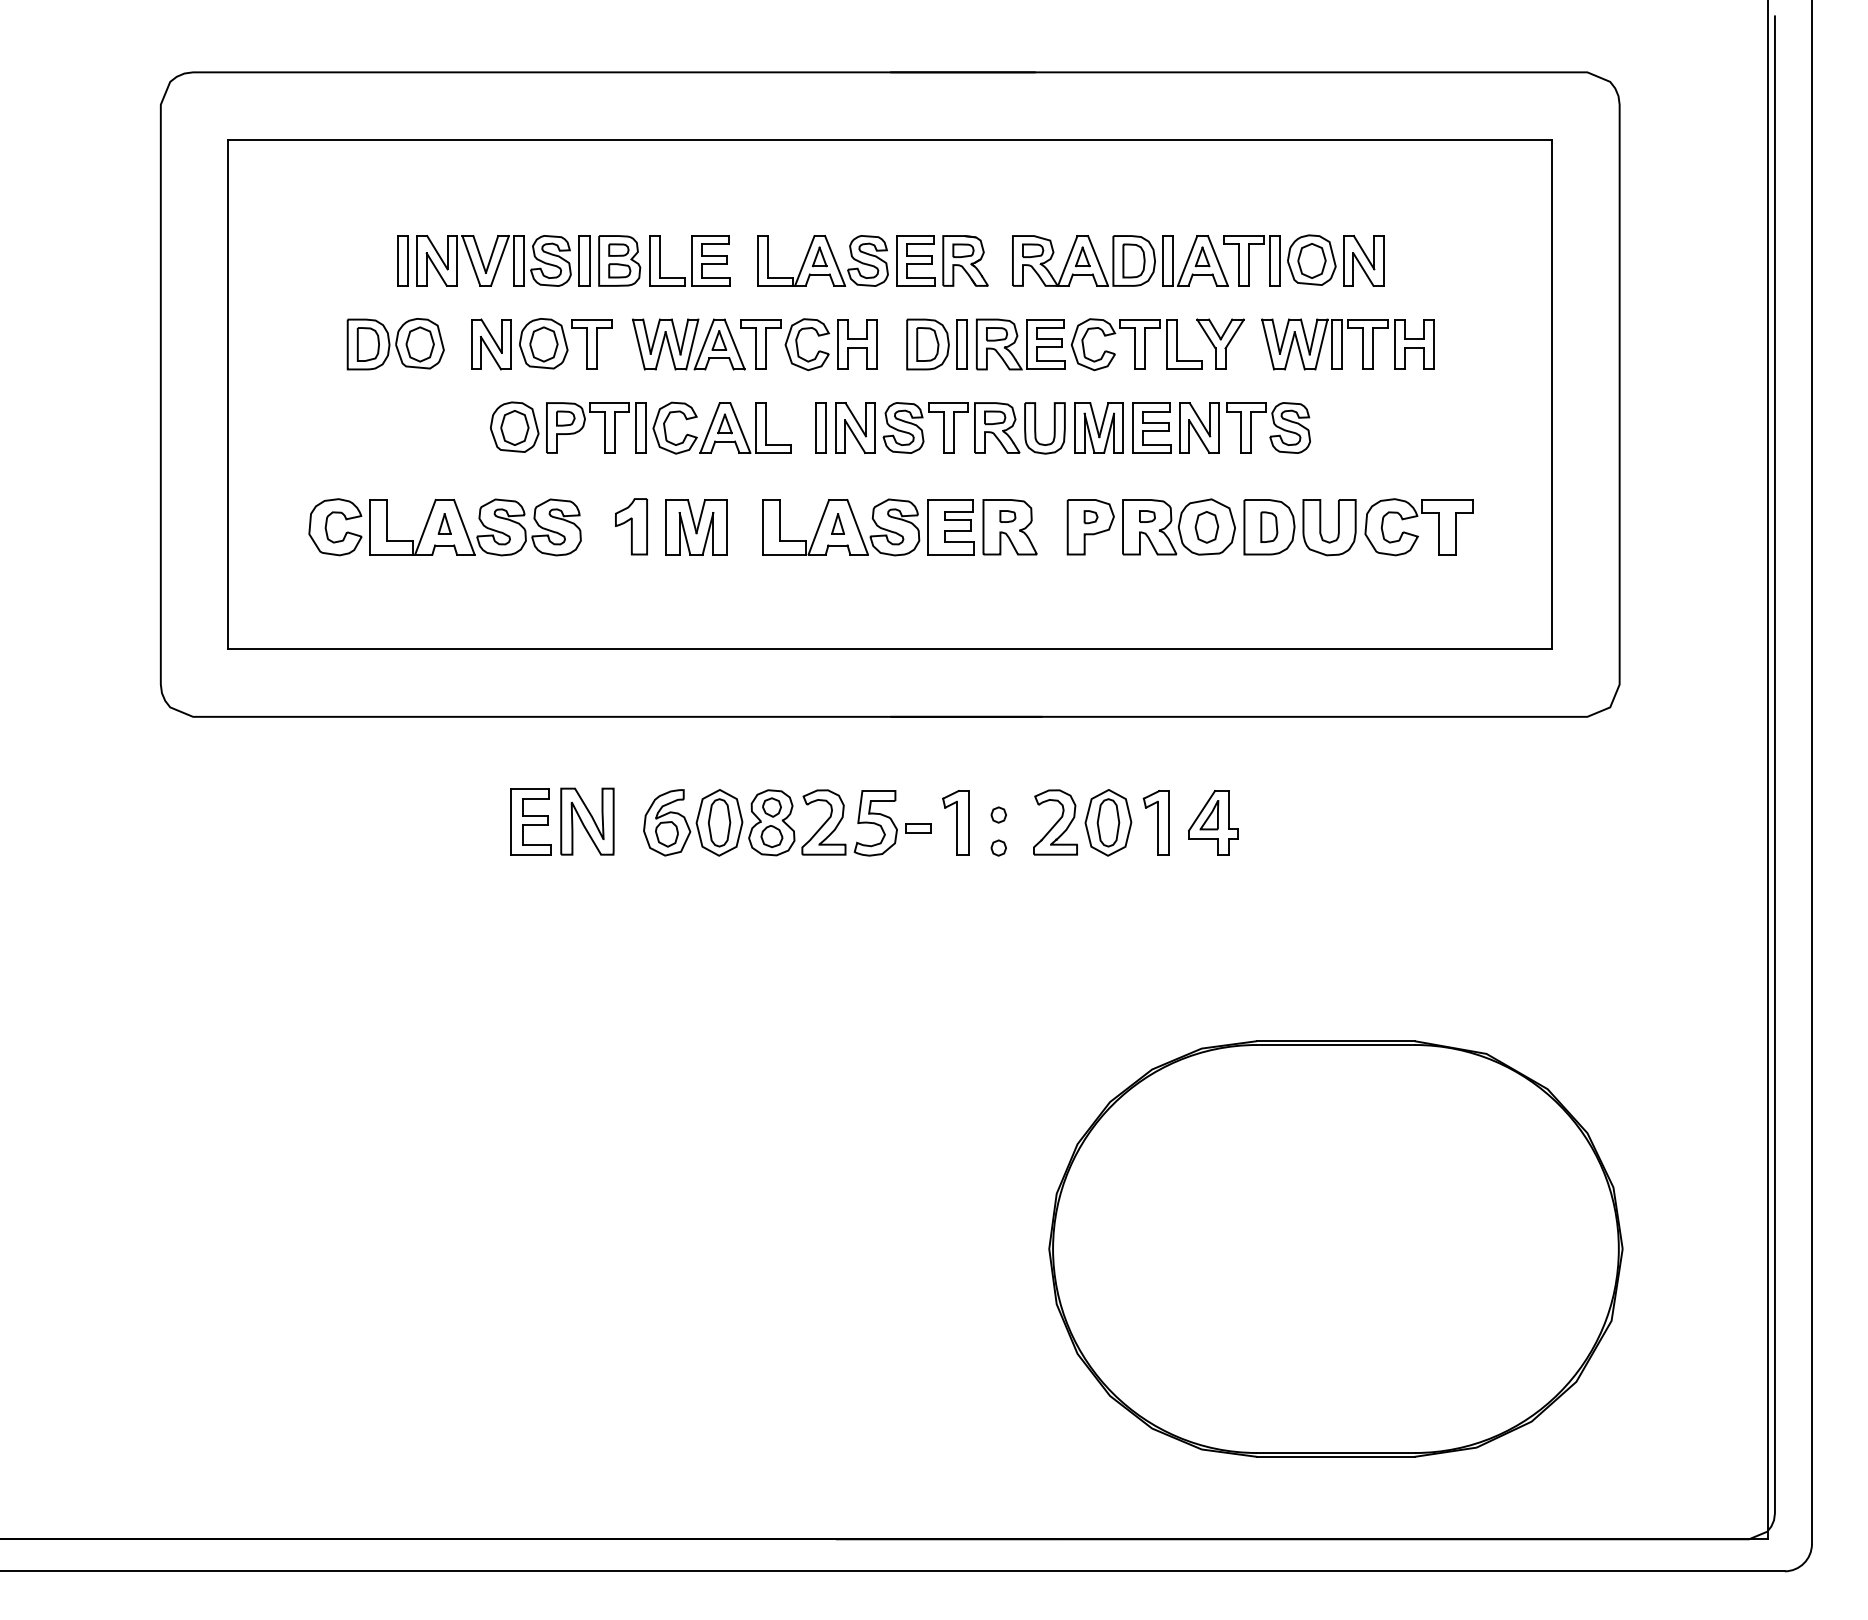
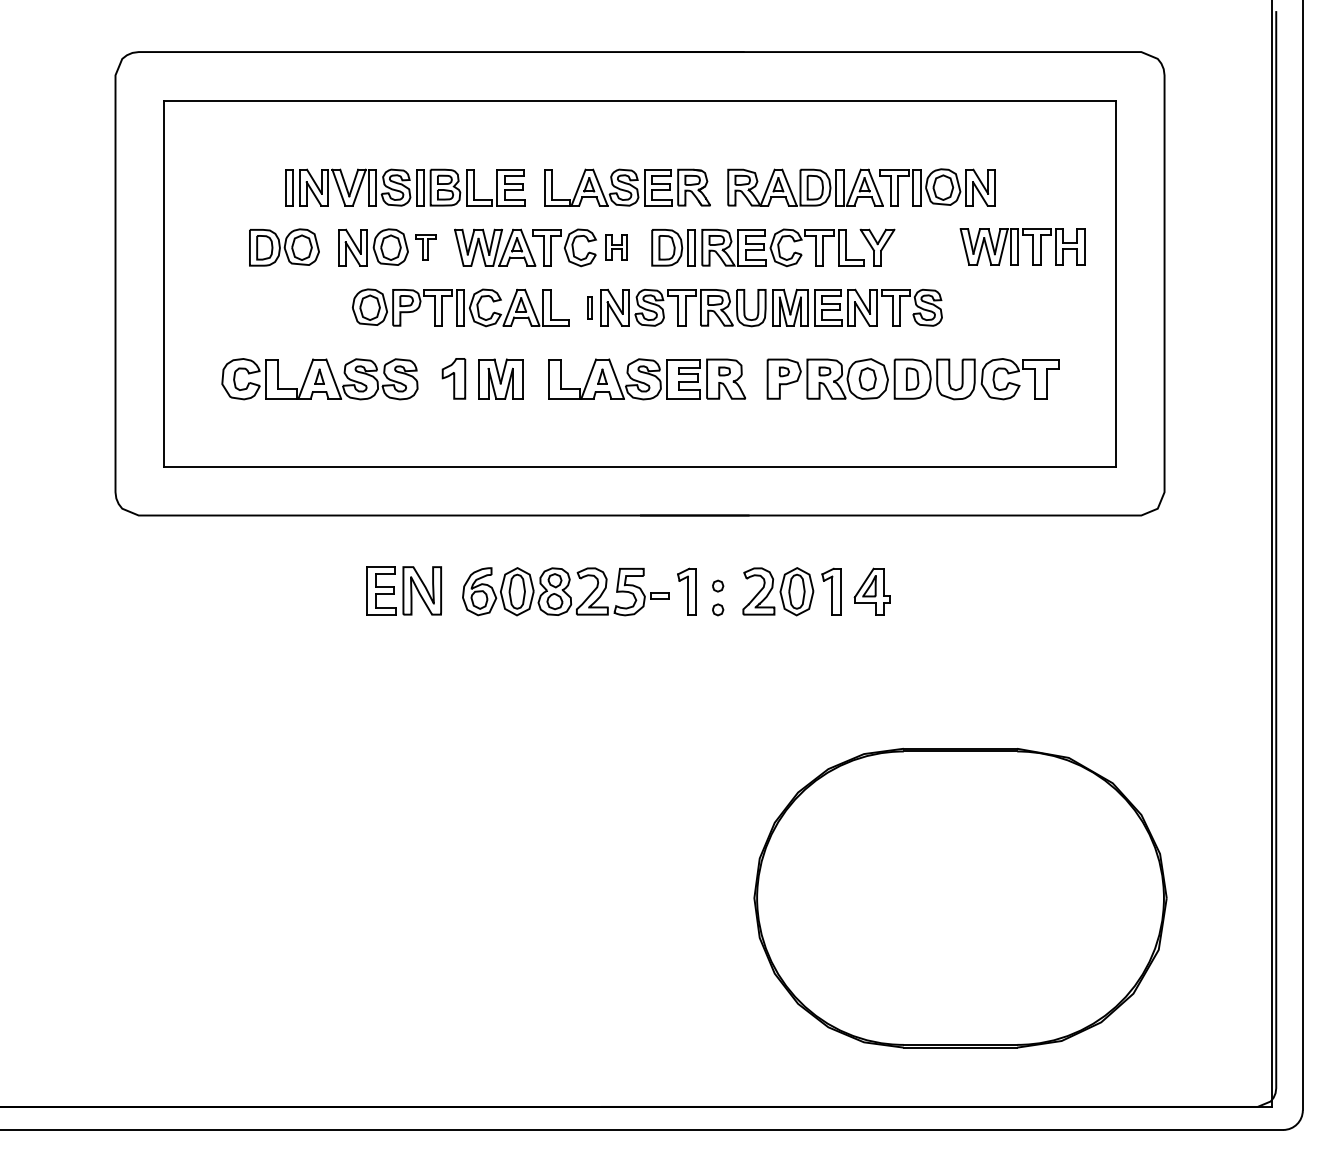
part: (591, 344) -> (425, 247), size x0.7
part: (857, 344) -> (616, 247), size x0.7
part: (1347, 344) -> (1022, 247), moved
part: (820, 427) -> (589, 307), size x0.6

